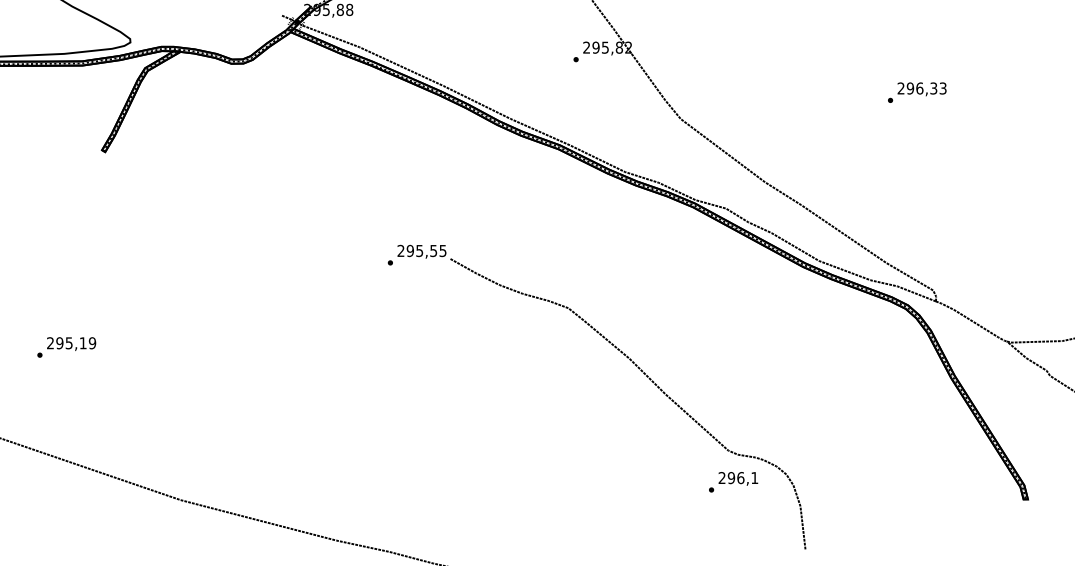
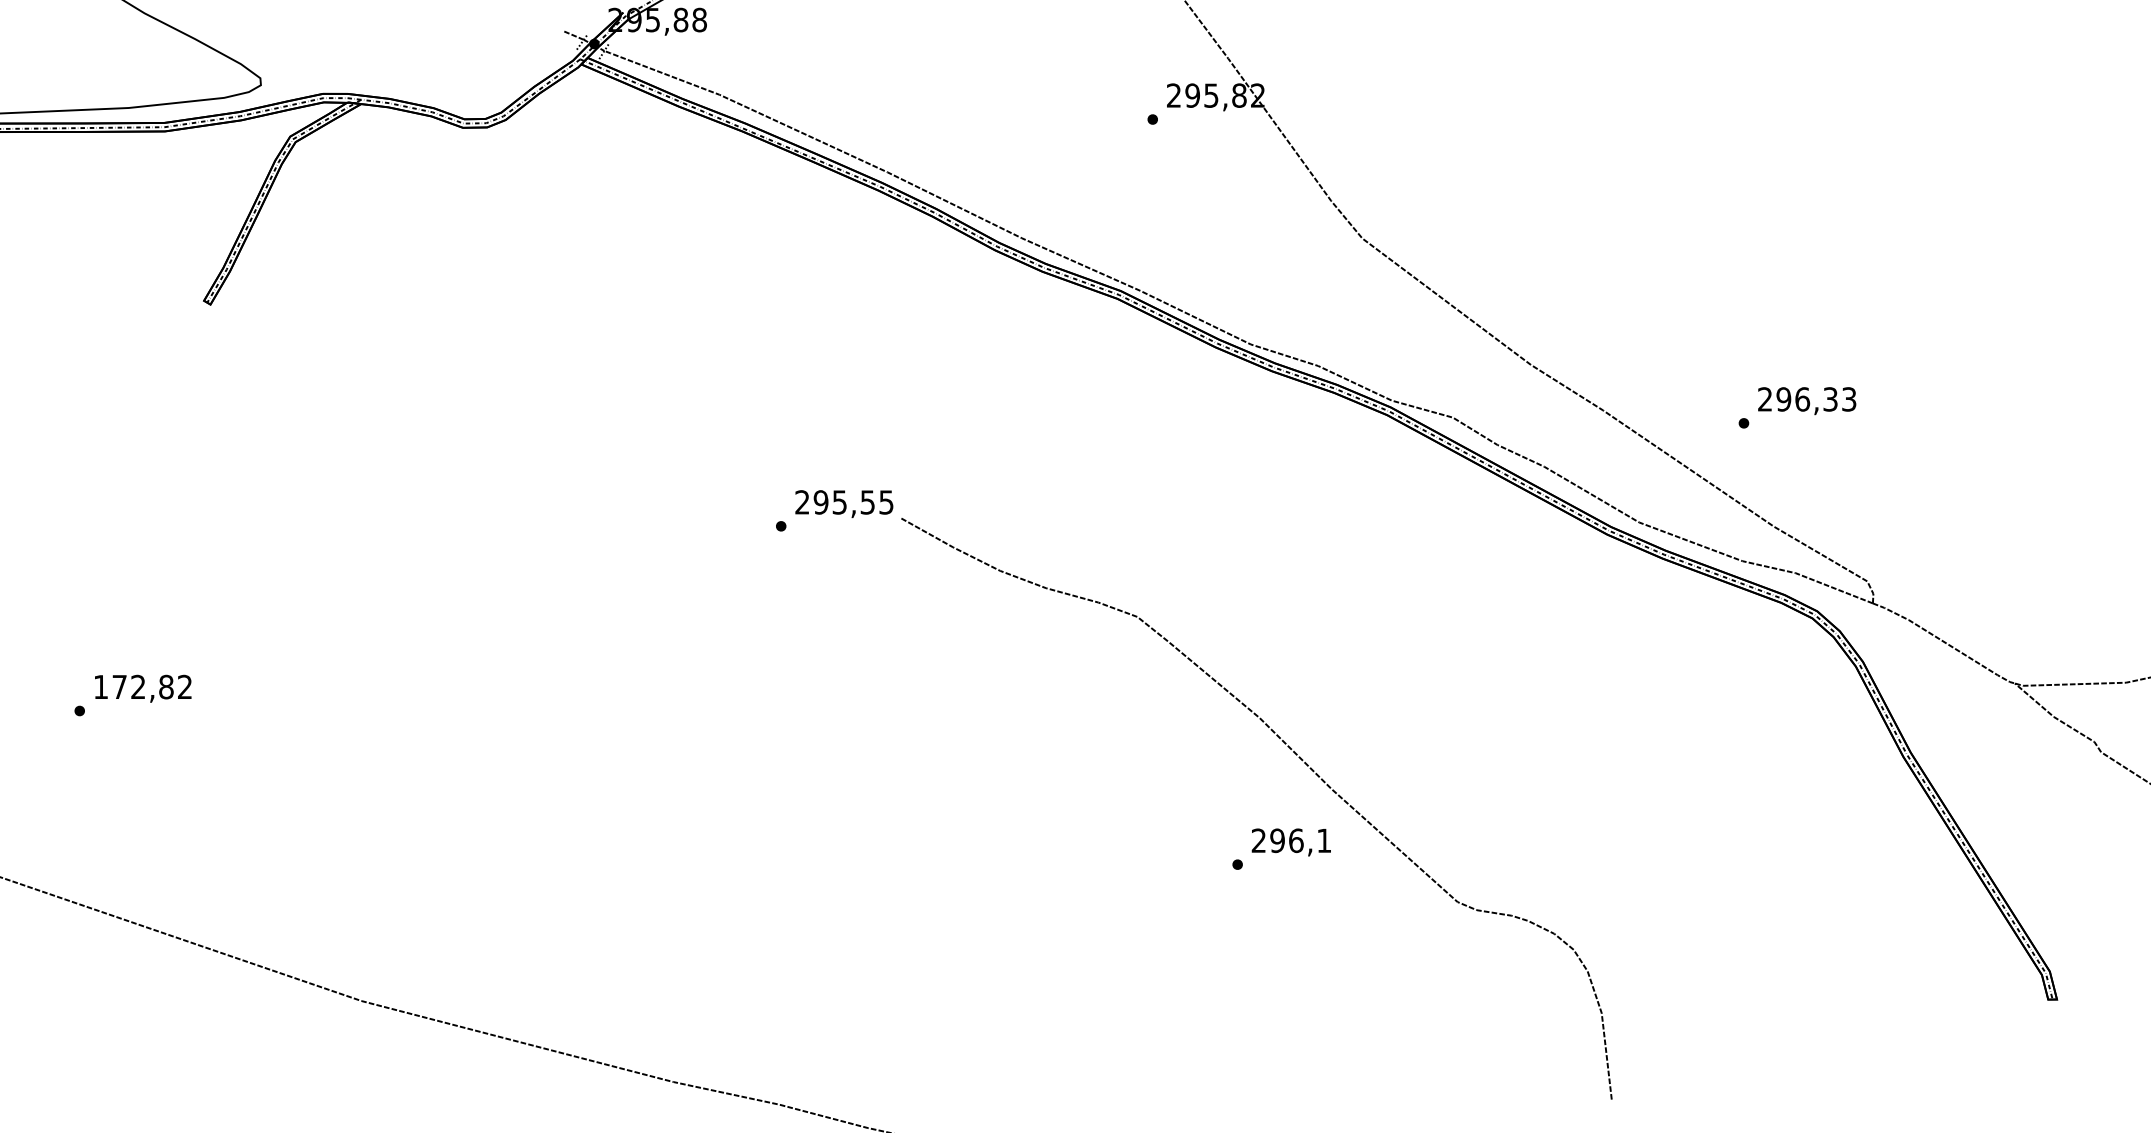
text: (917, 92) -> (1797, 407), moved
text: (71, 343) -> (142, 687), 295,19 -> 172,82
text: (733, 482) -> (1281, 849), moved

